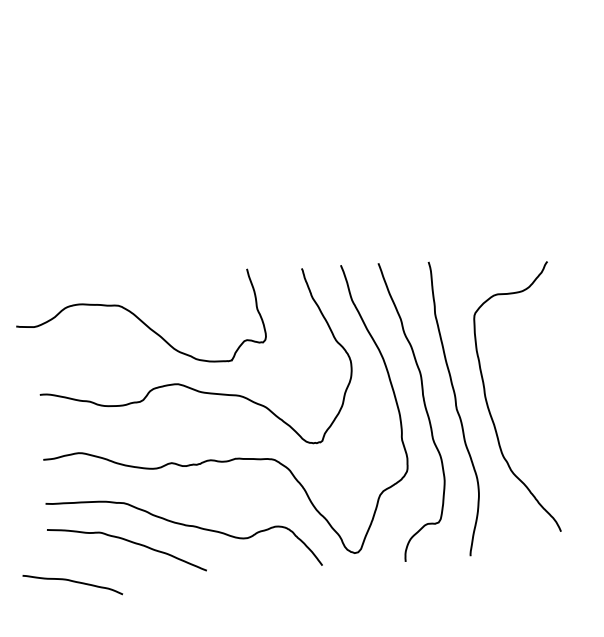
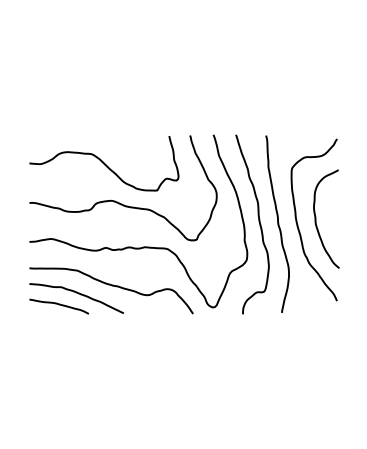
curve: (141, 320) -> (104, 163), moved
curve: (519, 395) -> (316, 218), added
curve: (73, 582) -> (59, 305), moved

